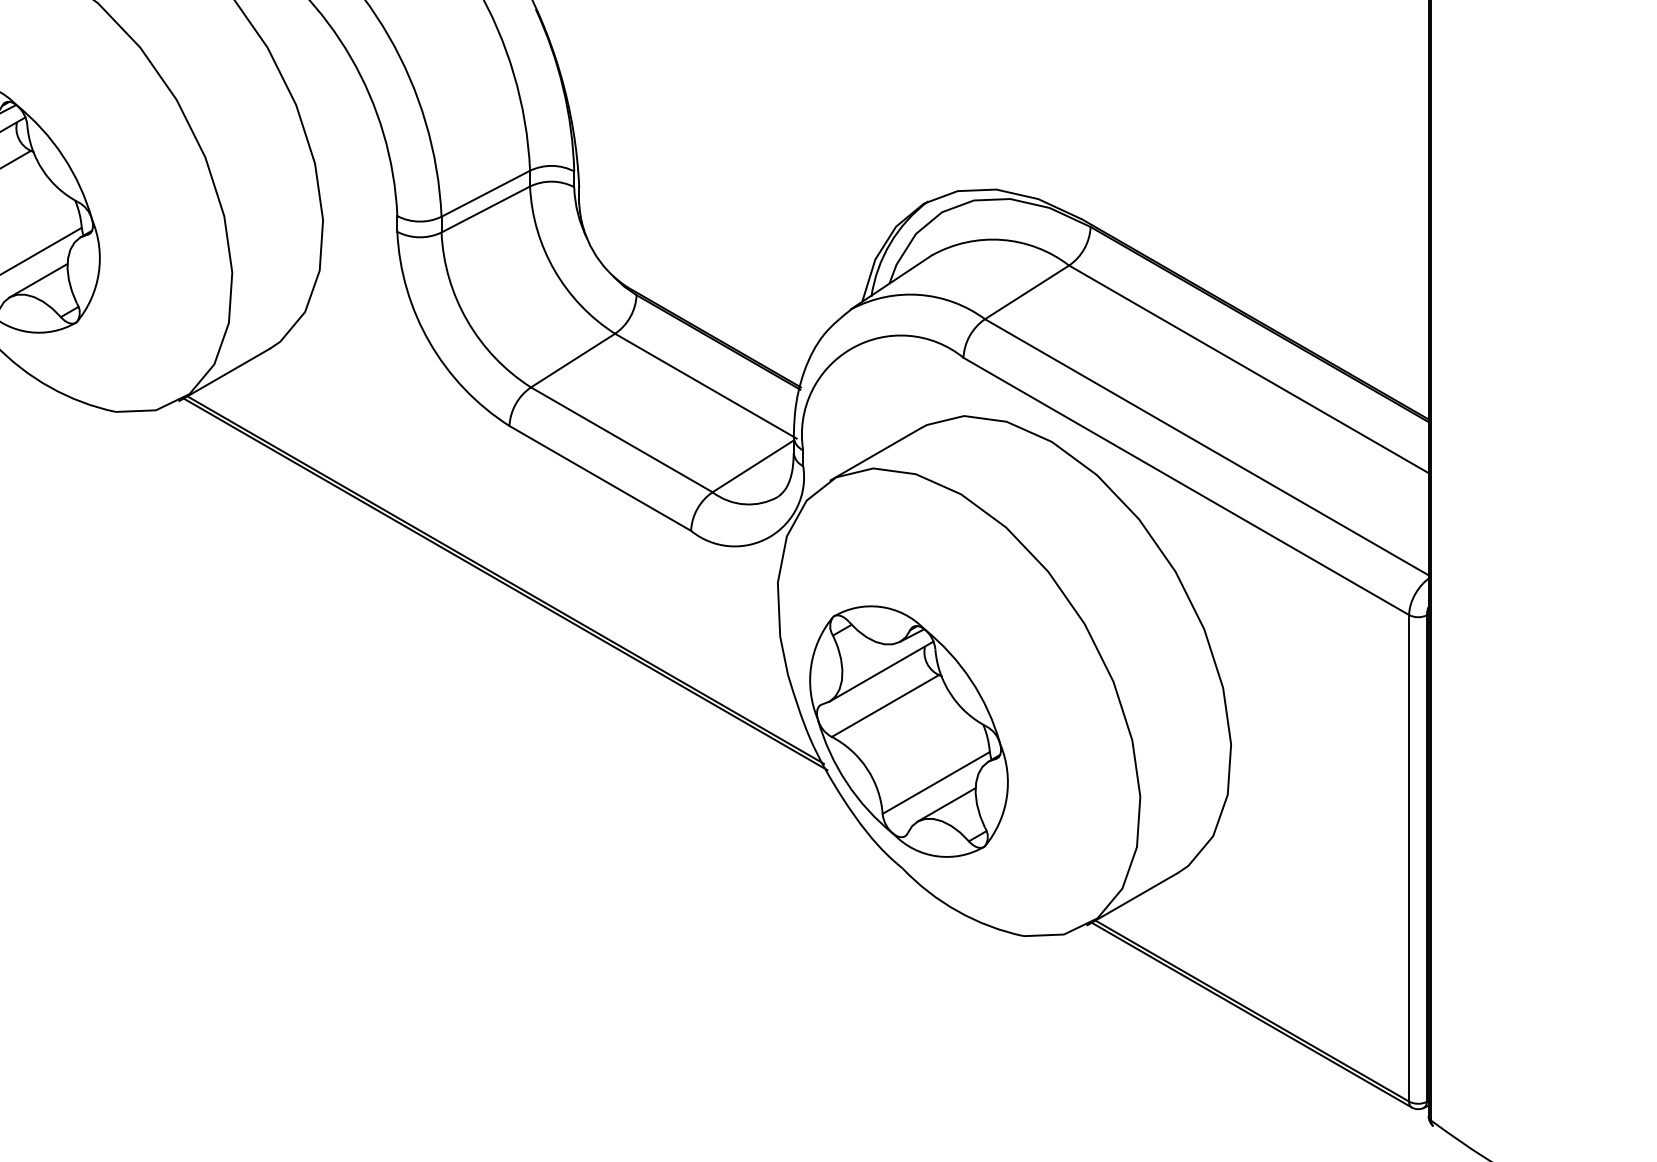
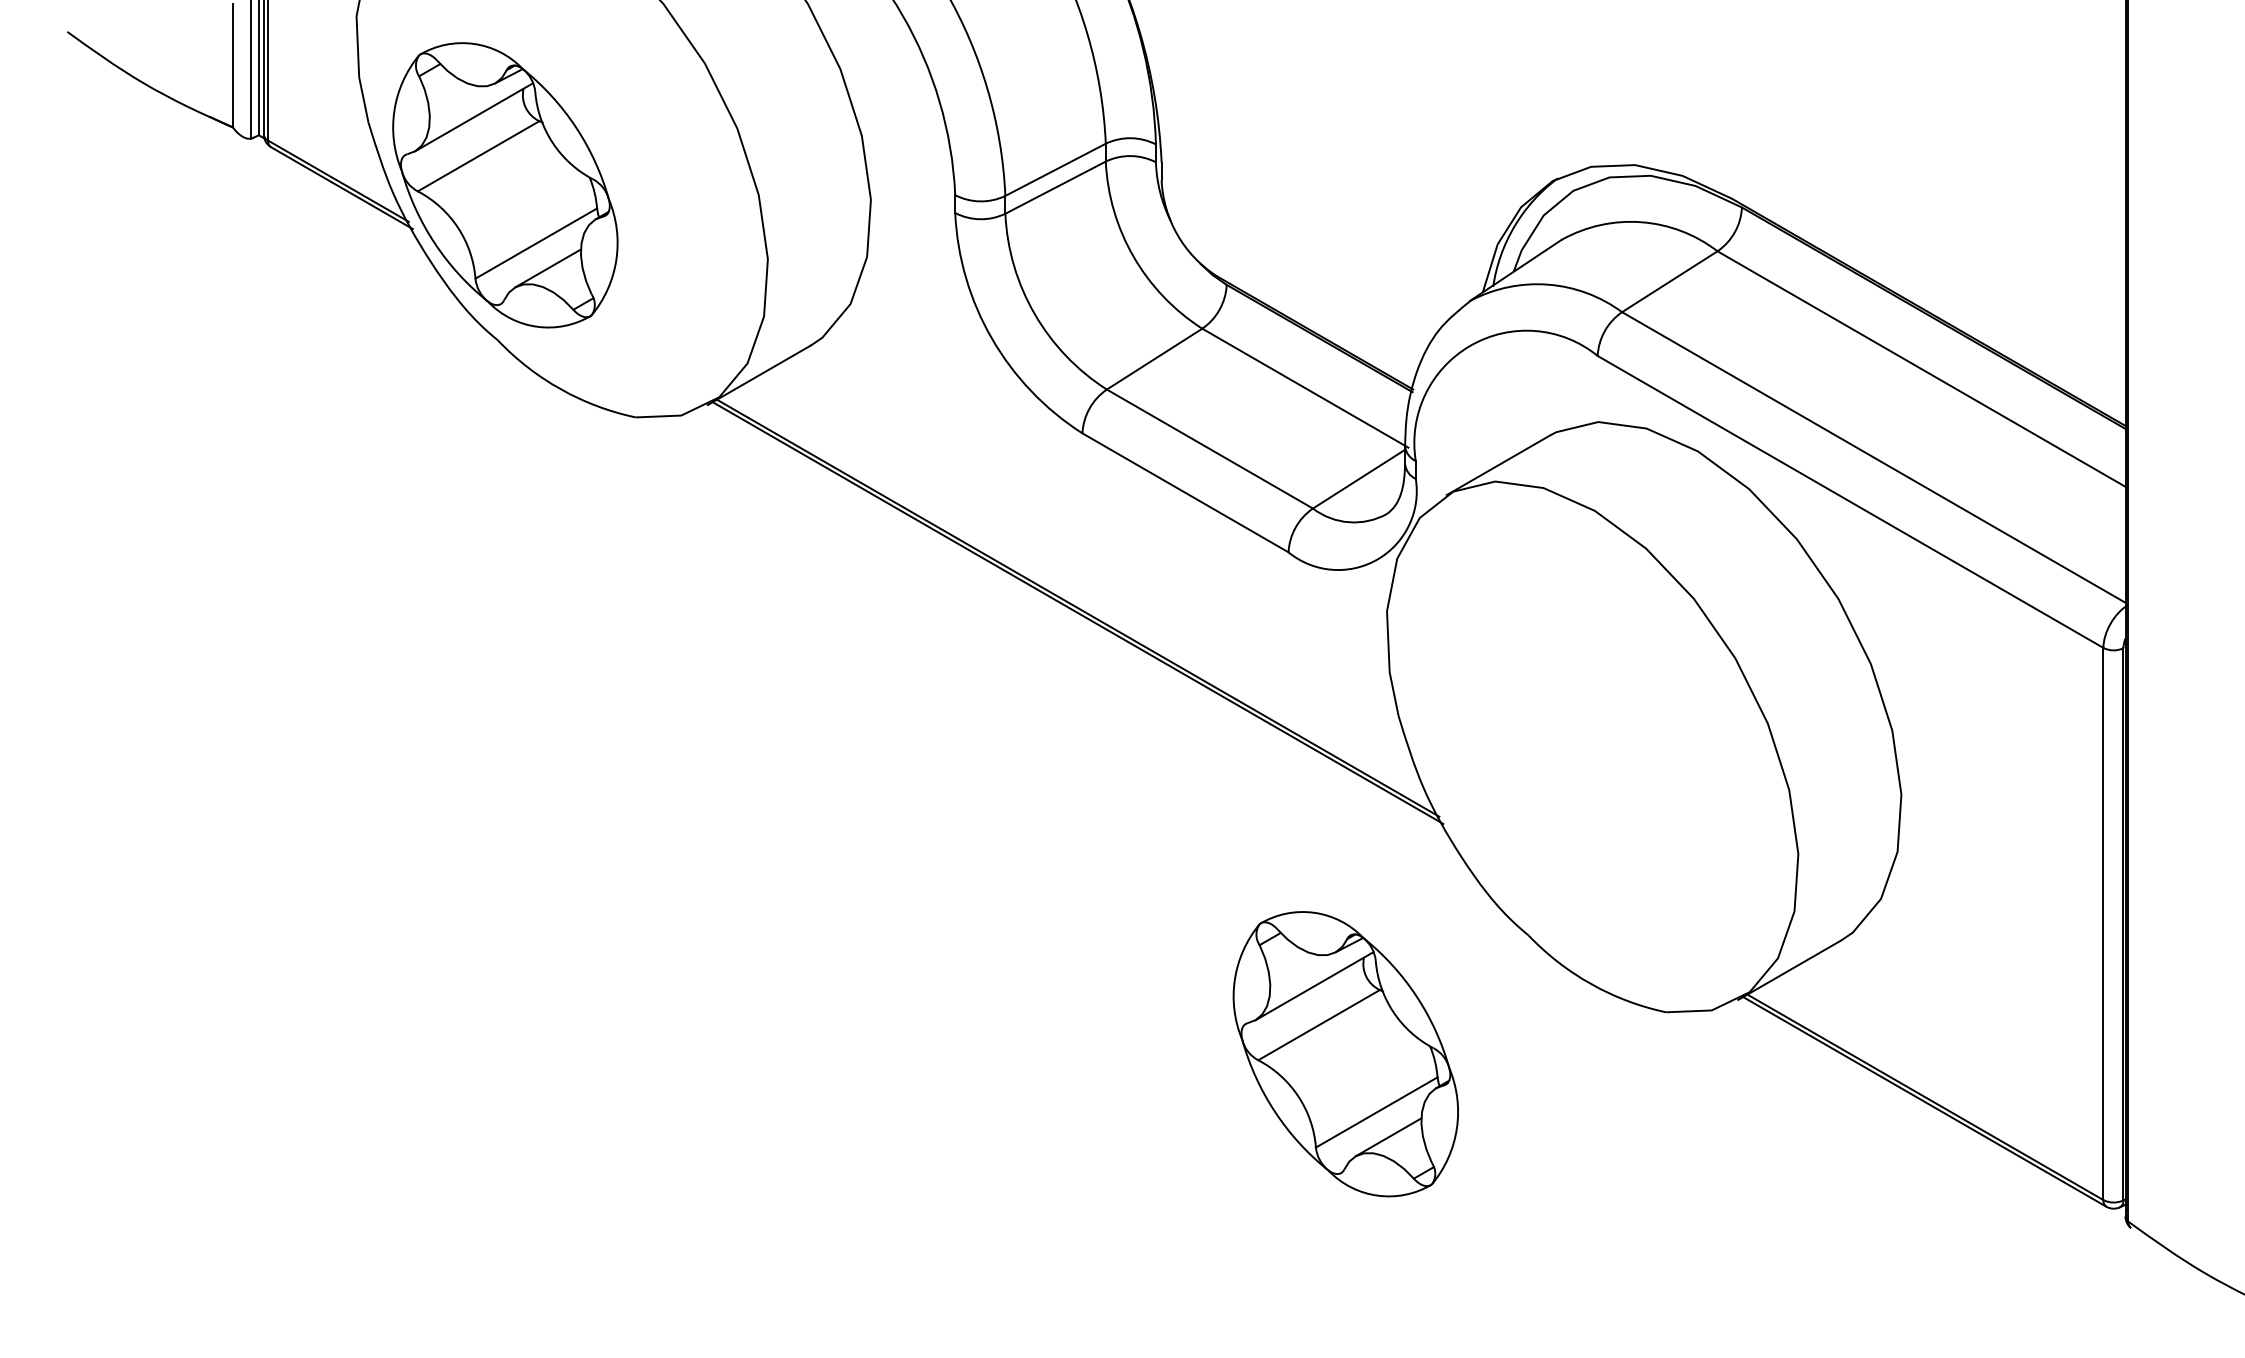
part: (908, 731) -> (1345, 1054), moved

